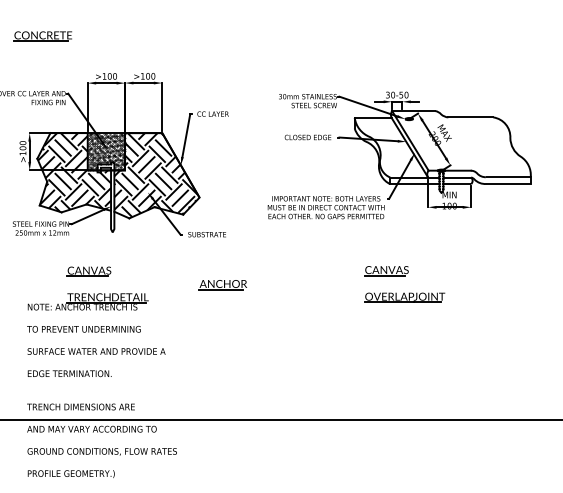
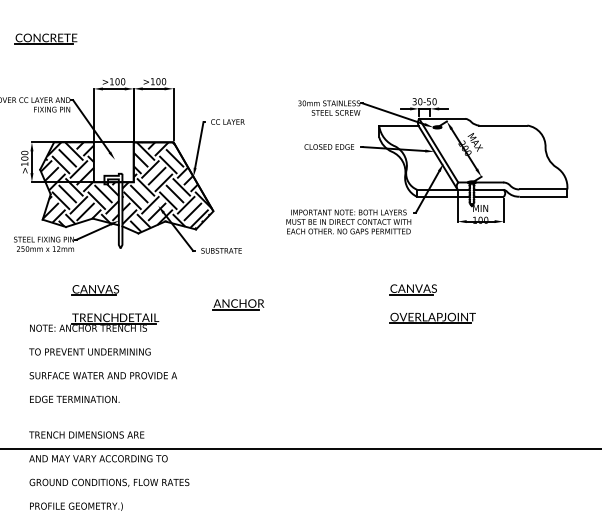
hatch: (106, 151) -> (113, 162), removed

